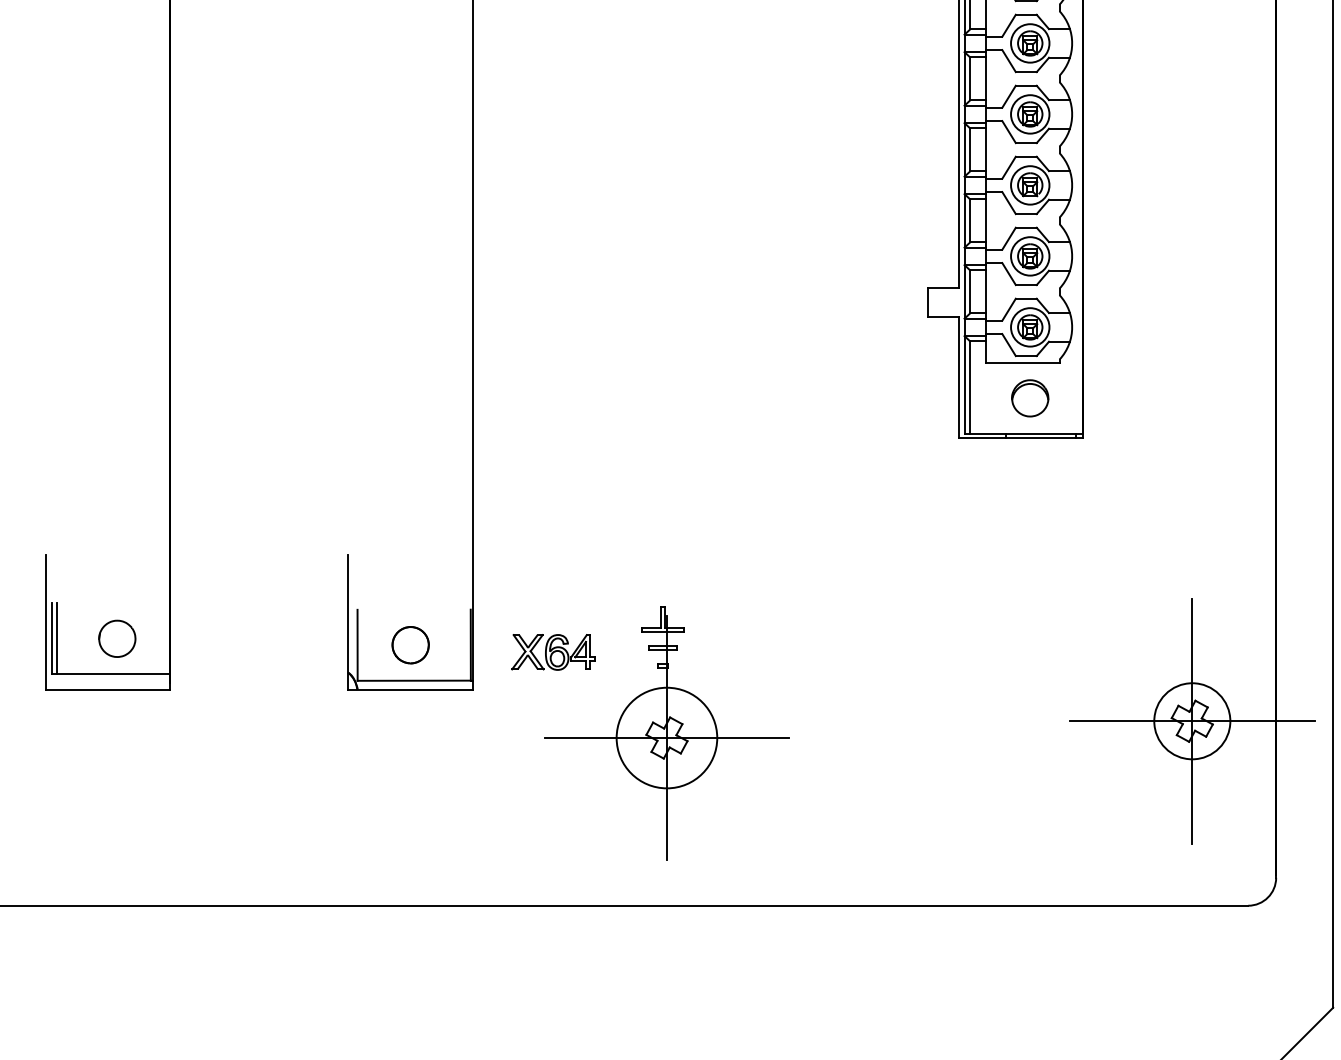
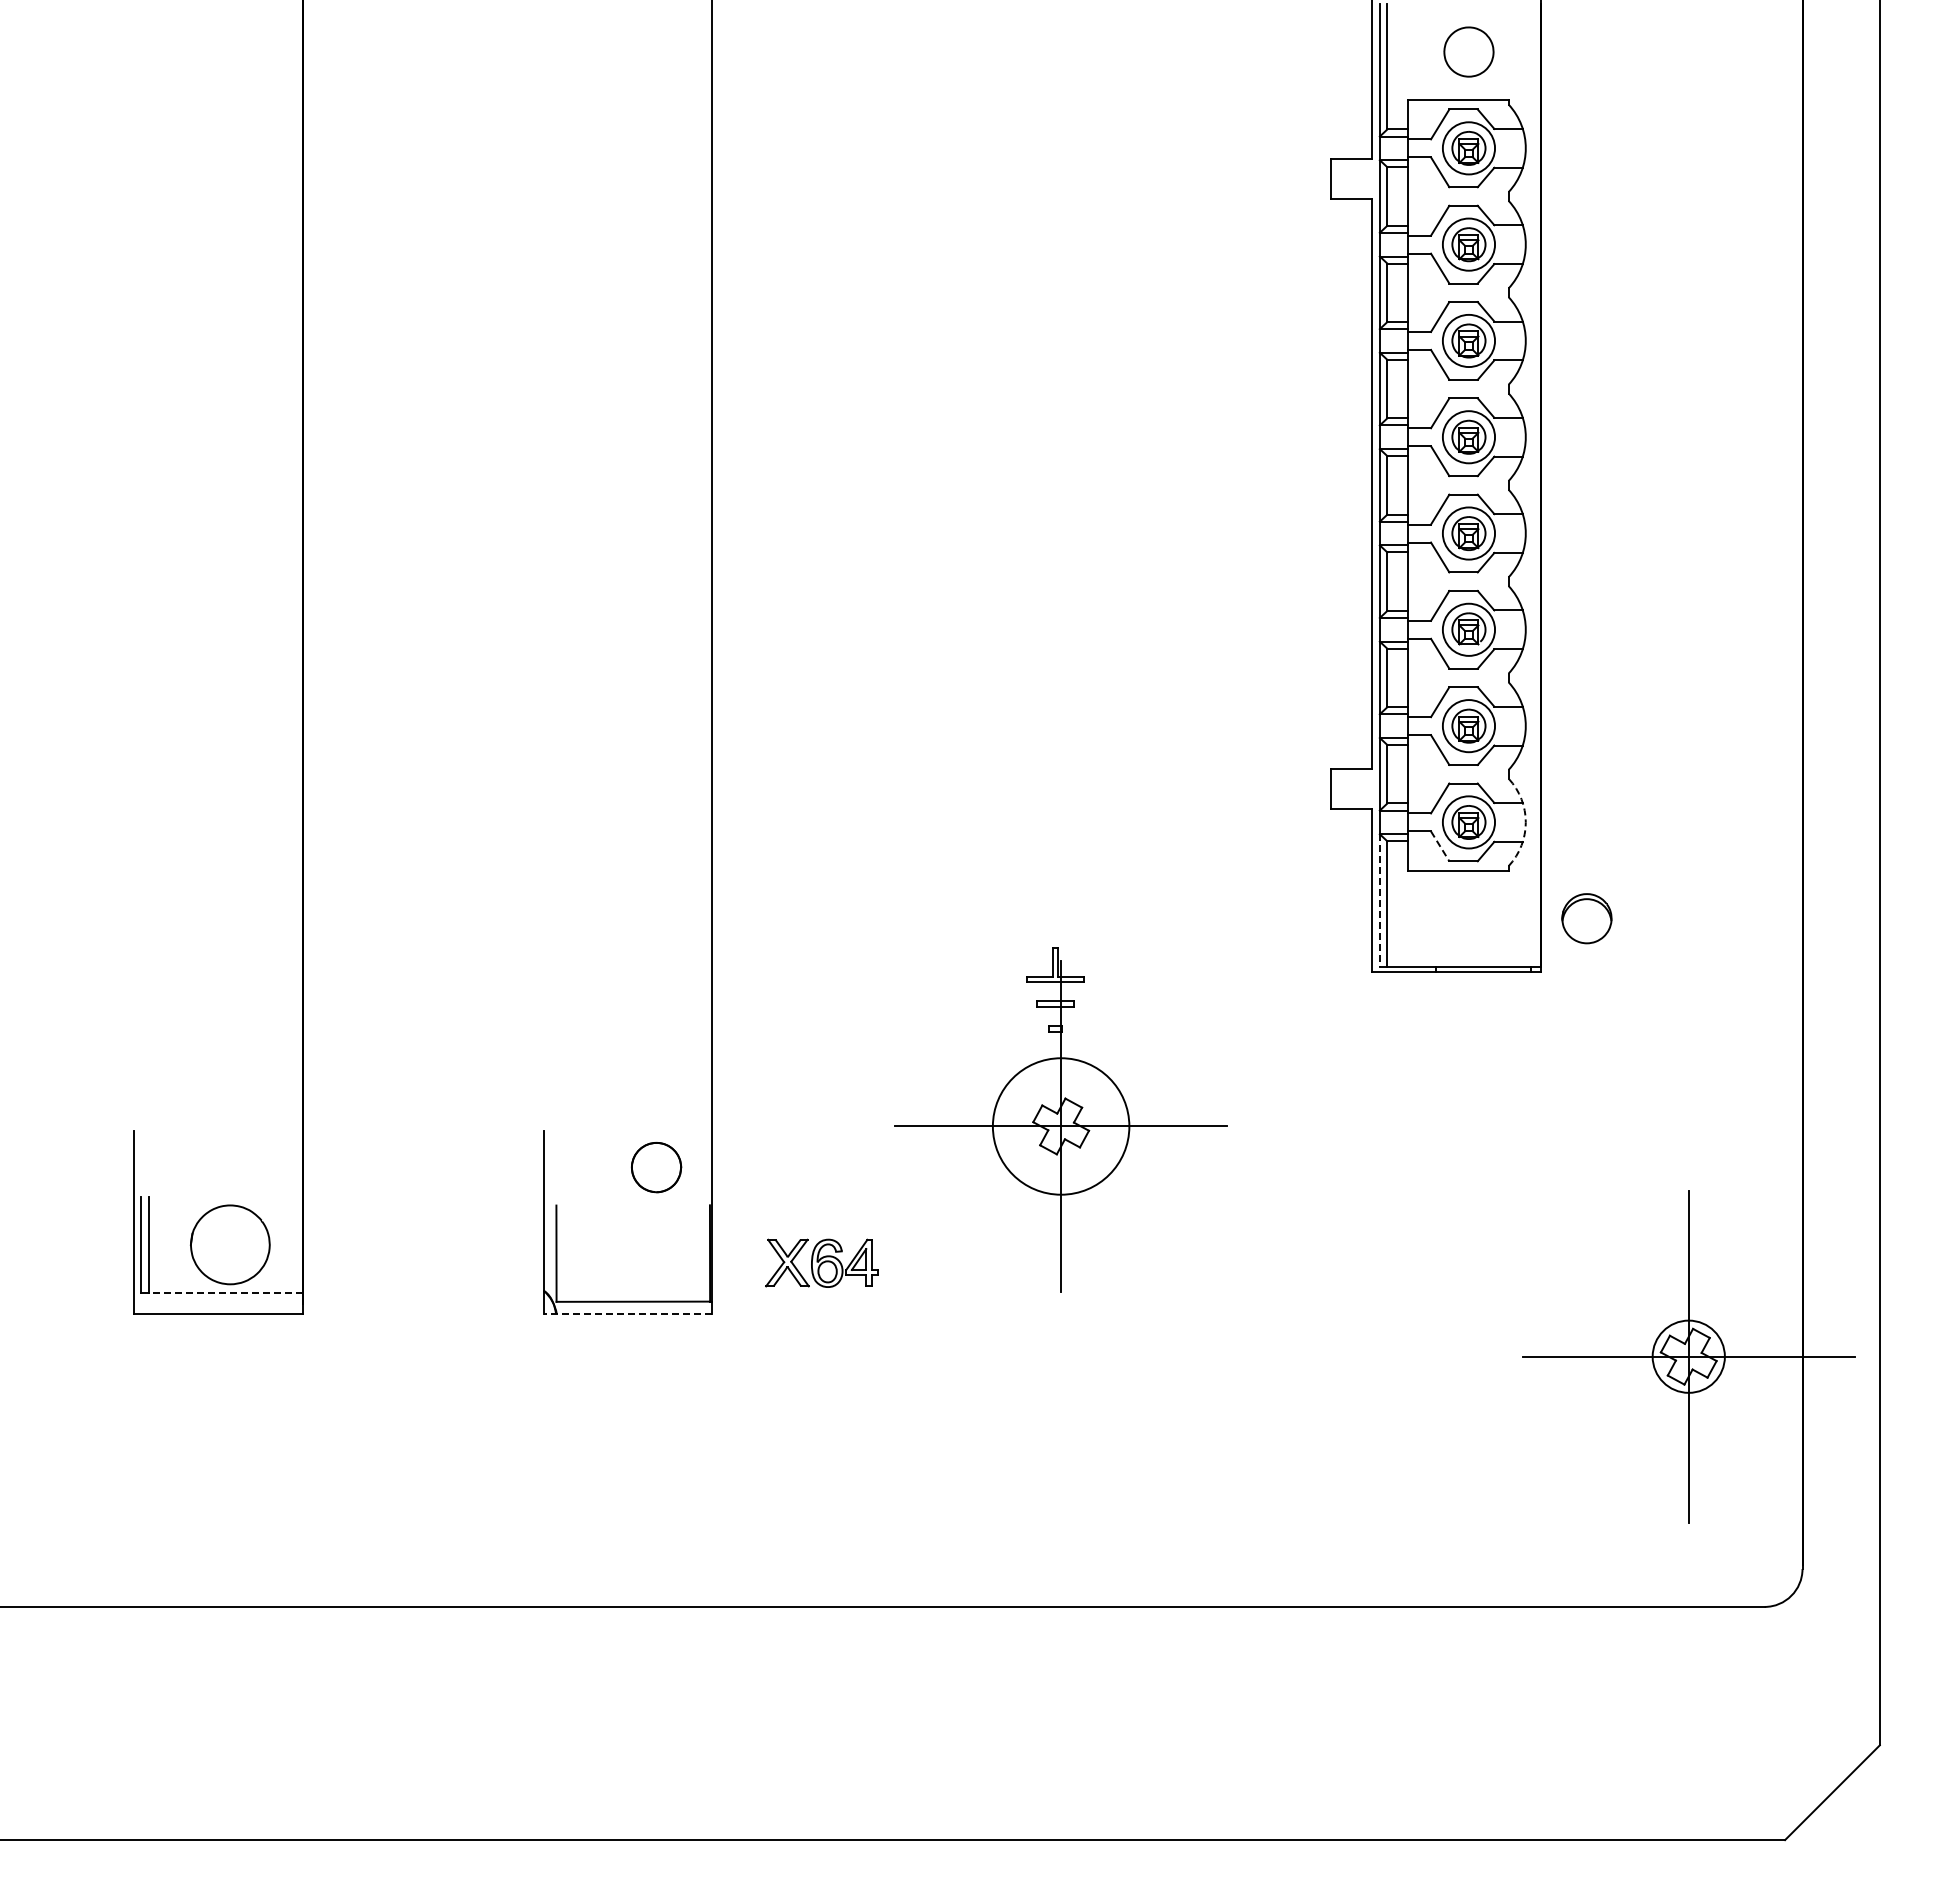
arc: (1071, 327) -> (1525, 822), solid -> dashed
line: (1009, 345) -> (1440, 846), solid -> dashed
line: (964, 385) -> (1379, 901), solid -> dashed
part: (1029, 398) -> (1586, 918), moved
part: (117, 638) -> (230, 1244), size x1.6
part: (410, 645) -> (656, 1167), moved
line: (113, 674) -> (225, 1293), solid -> dashed
line: (409, 690) -> (627, 1314), solid -> dashed
circle: (1192, 721) -> (1688, 1356), size x0.7
part: (666, 732) -> (1060, 1119), moved

